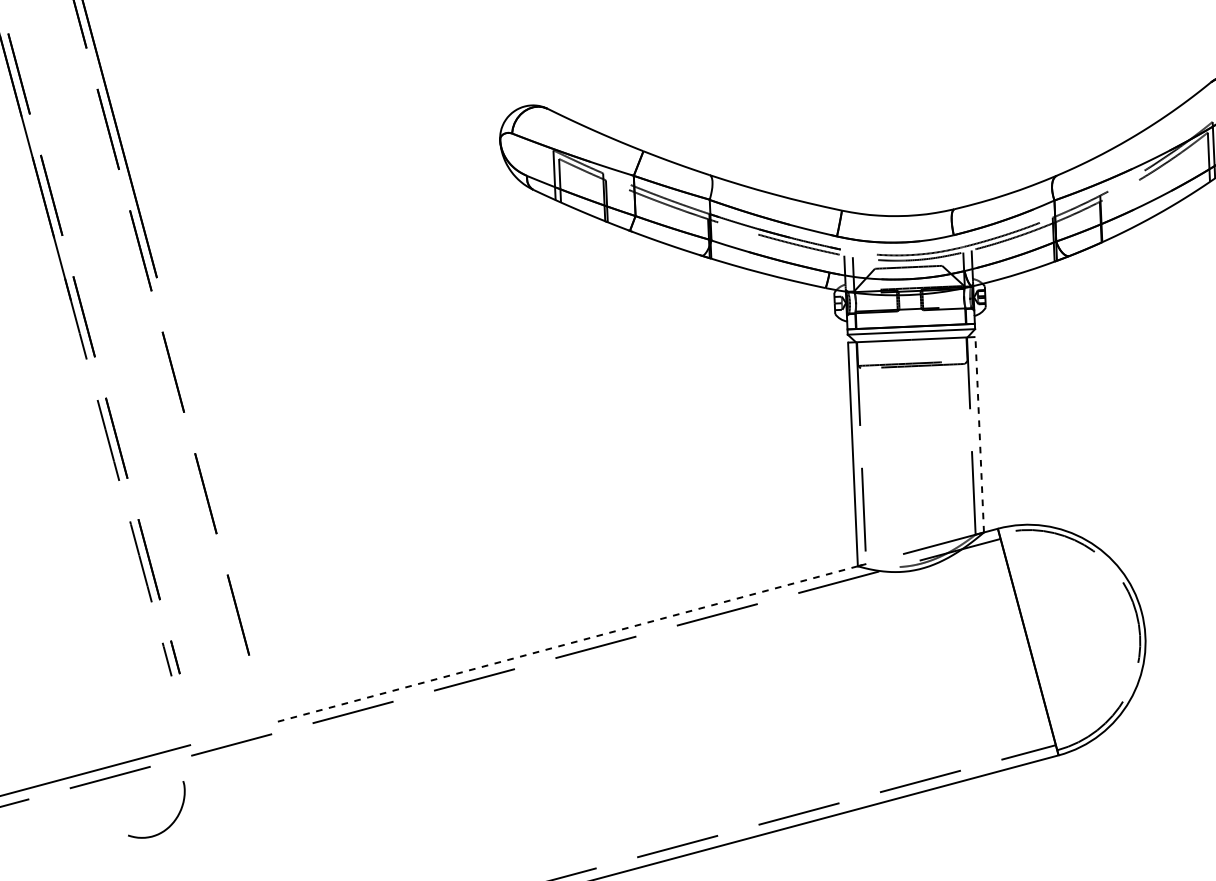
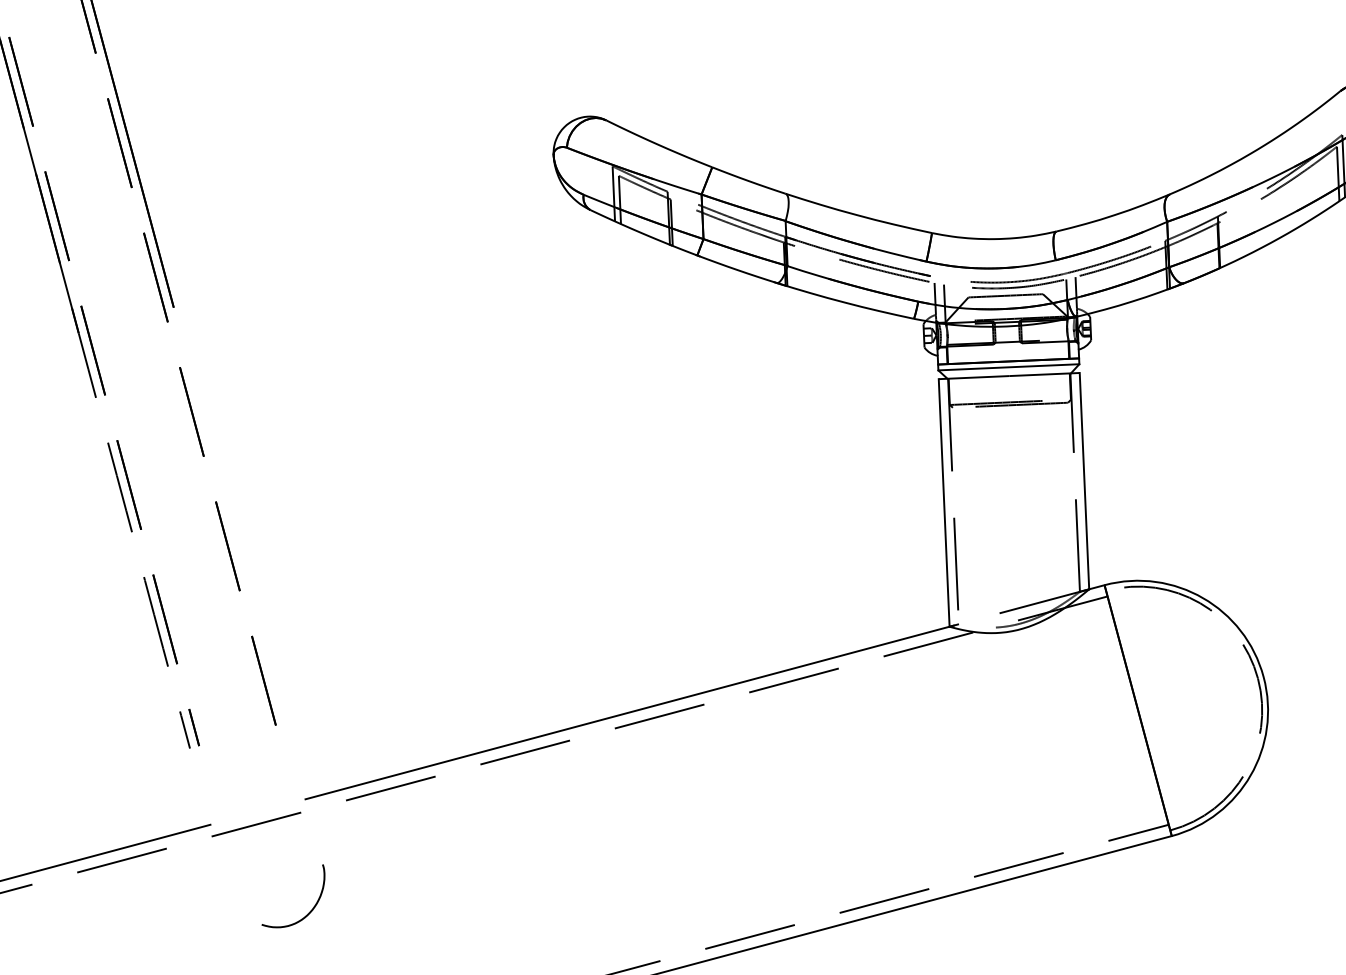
line: (979, 434) -> (1084, 480), dashed -> solid
line: (566, 644) -> (627, 713), dashed -> solid
curve: (171, 823) -> (309, 911), moved

